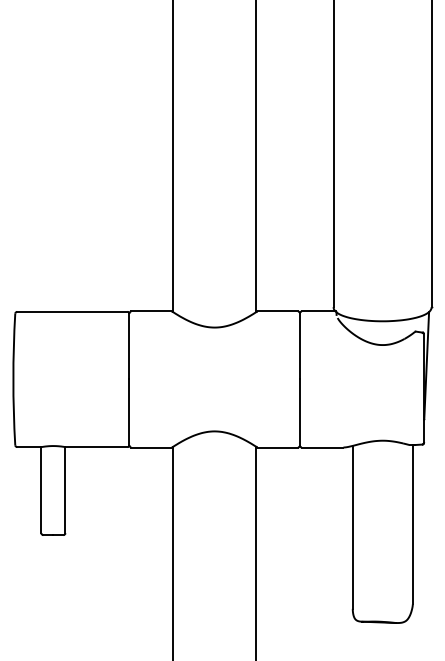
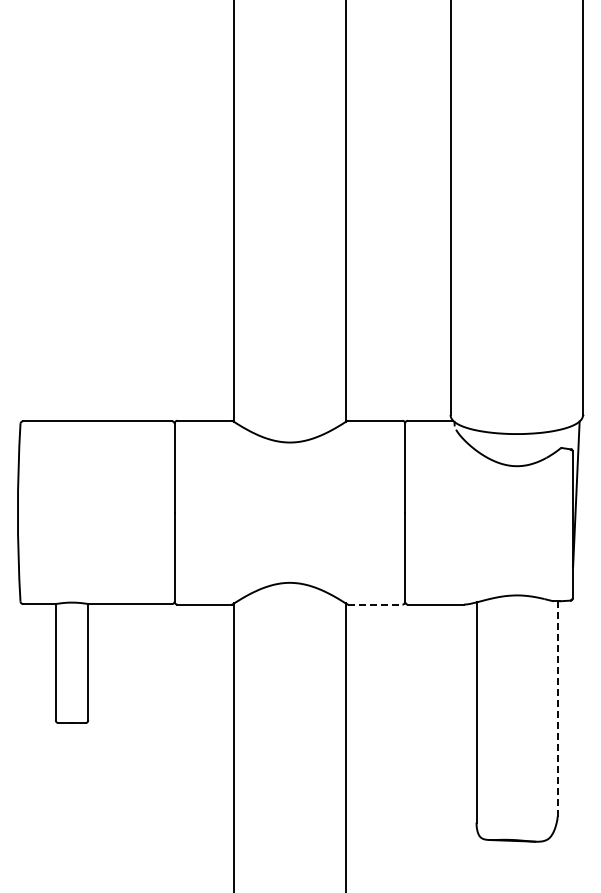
line: (278, 447) -> (375, 604), solid -> dashed
line: (412, 524) -> (557, 708), solid -> dashed

